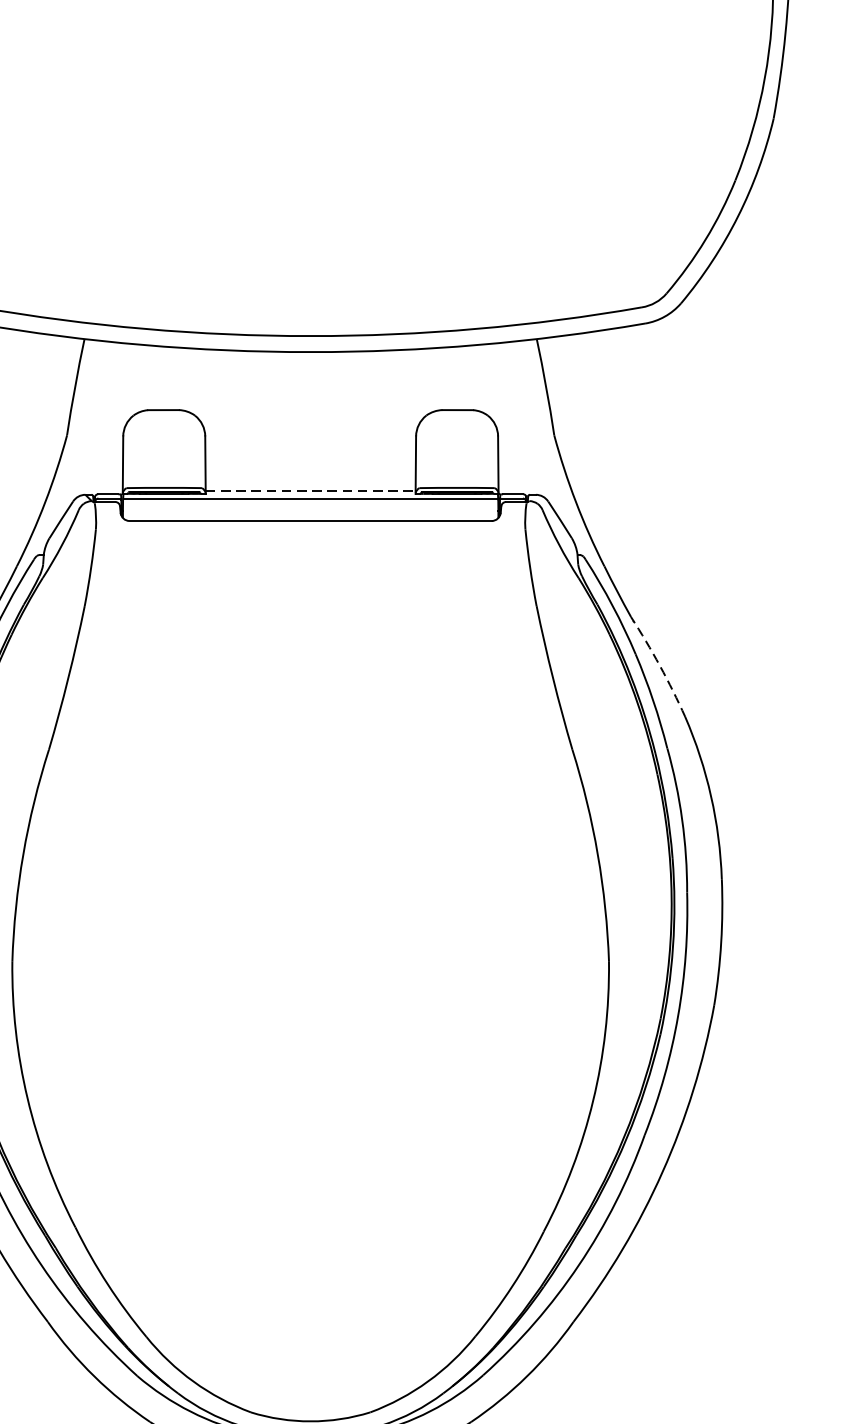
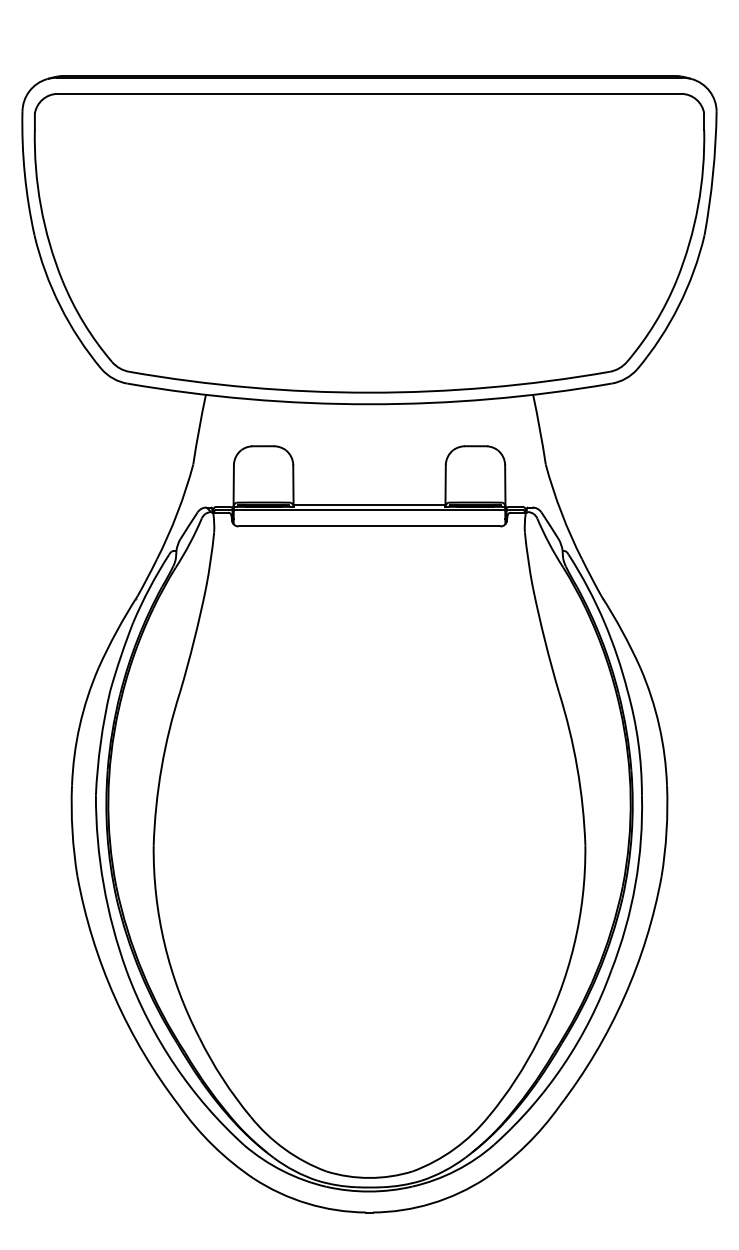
line: (310, 490) -> (369, 504), dashed -> solid
arc: (660, 666) -> (622, 631), dashed -> solid

